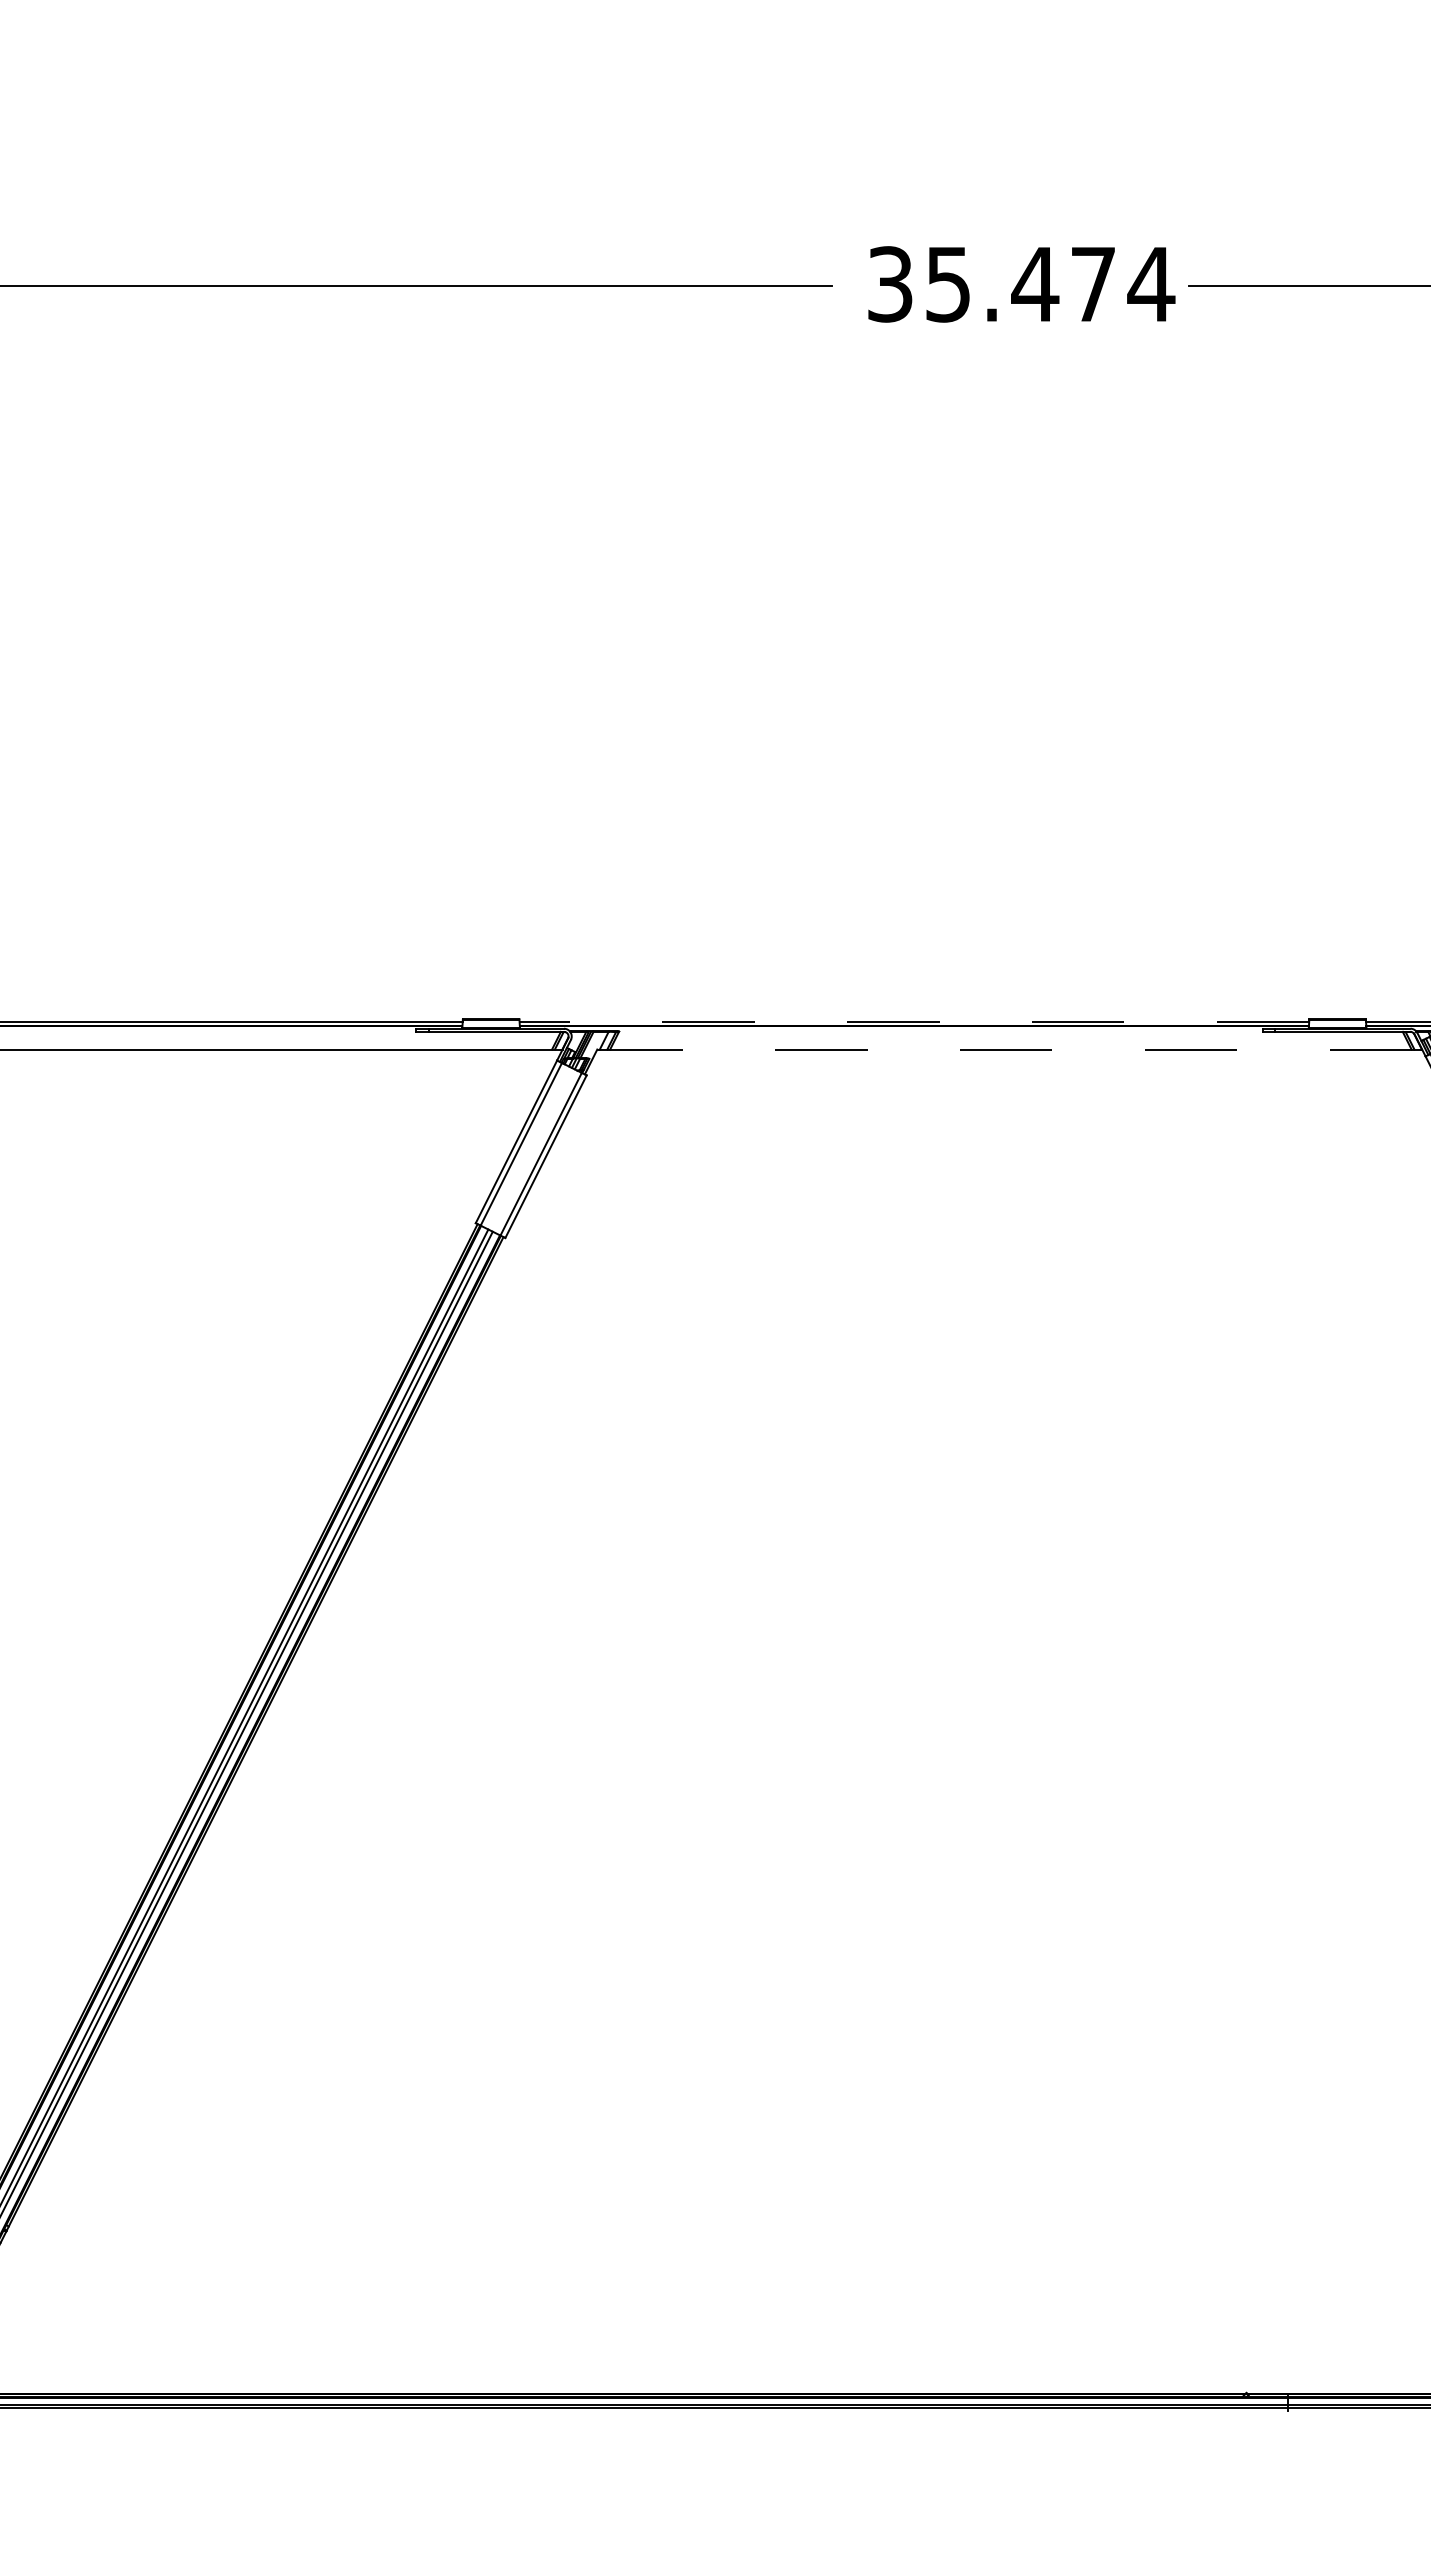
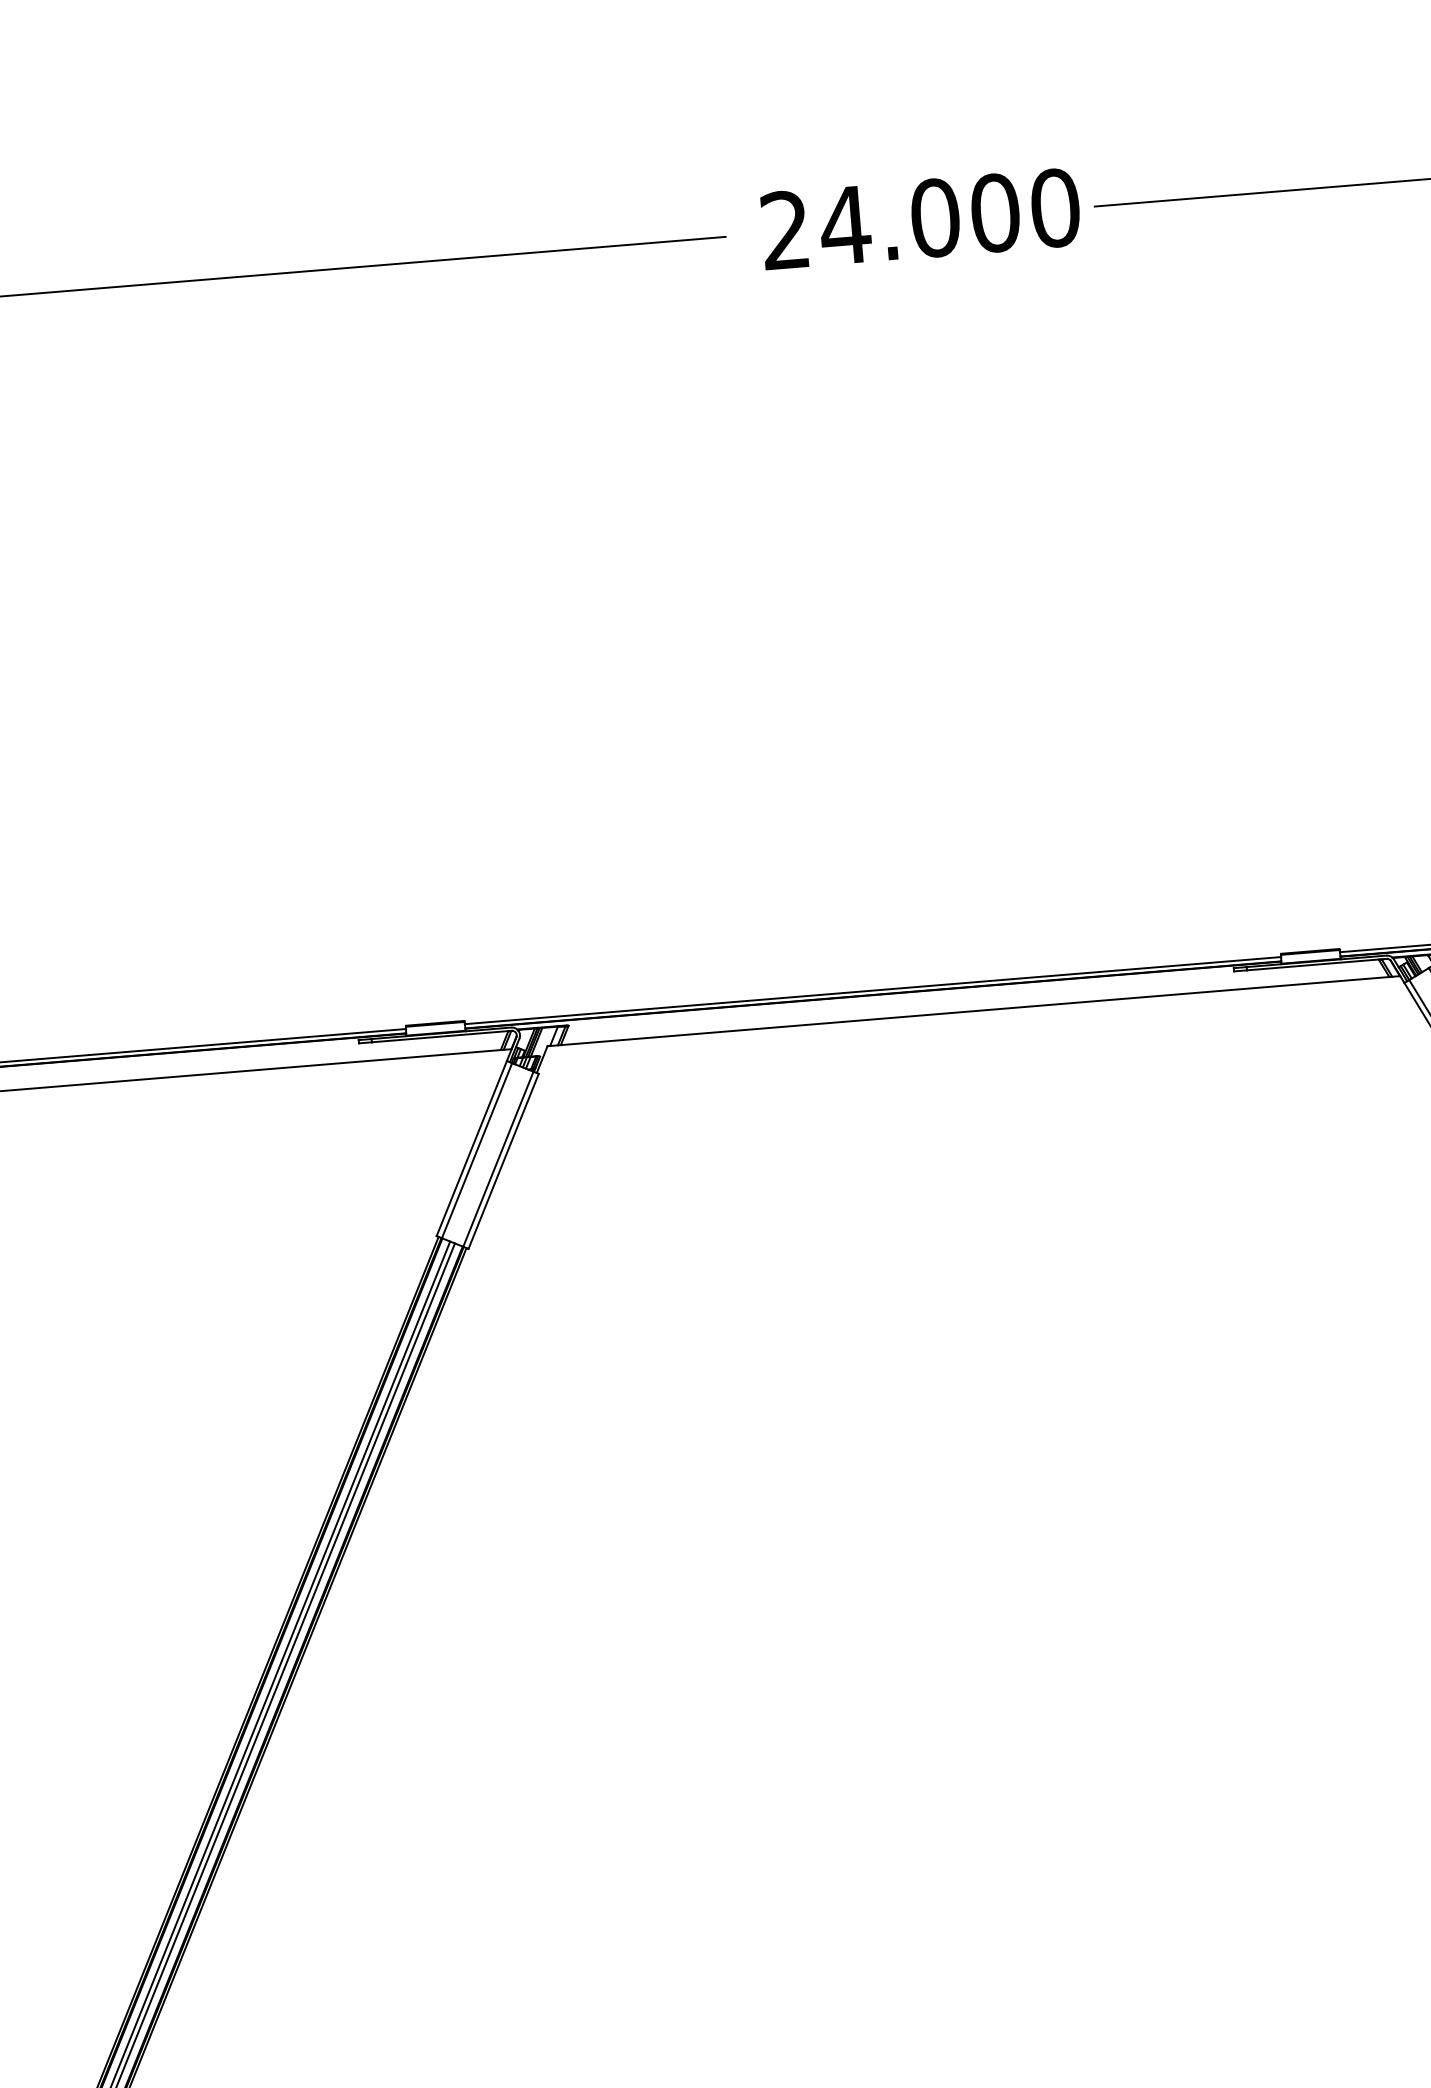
text: (1021, 284) -> (921, 219), 35.474 -> 24.000
line: (914, 1021) -> (873, 990), dashed -> solid
line: (1009, 1049) -> (973, 1011), dashed -> solid

